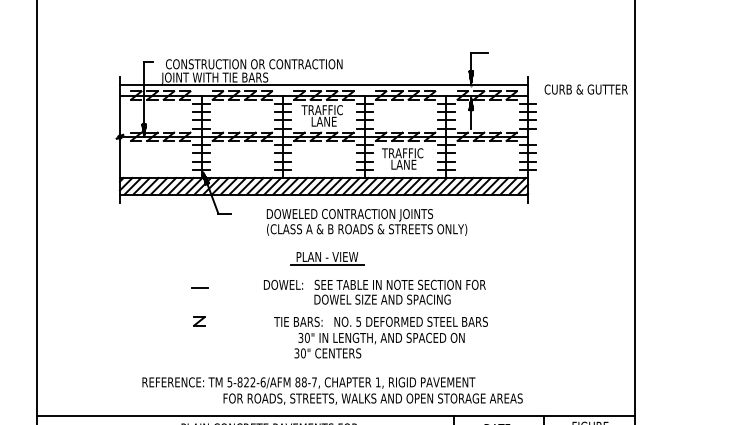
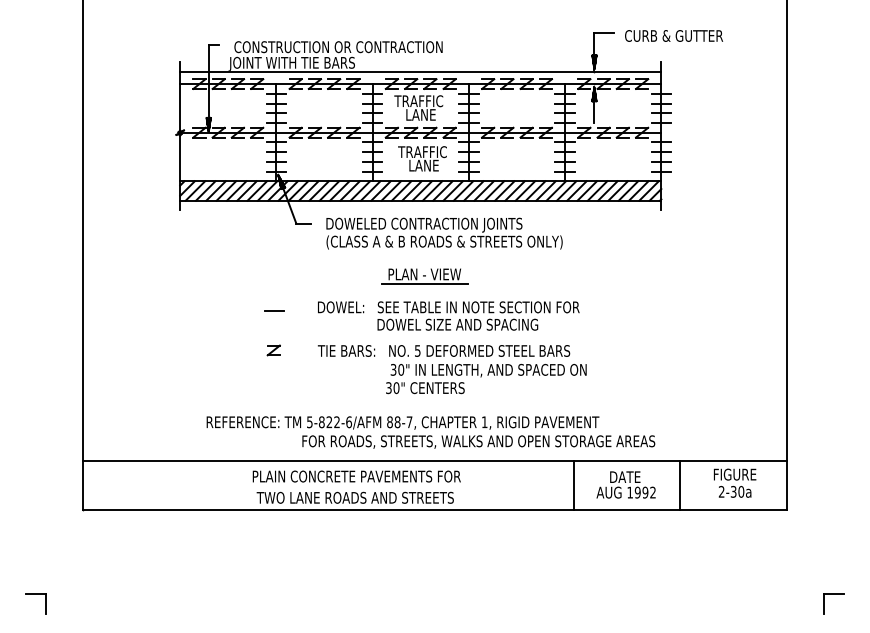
text: (585, 89) -> (673, 35), moved
text: (402, 158) -> (422, 158), moved
text: (367, 222) -> (444, 233), moved
text: (374, 291) -> (448, 315), moved
text: (380, 321) -> (443, 350), moved

